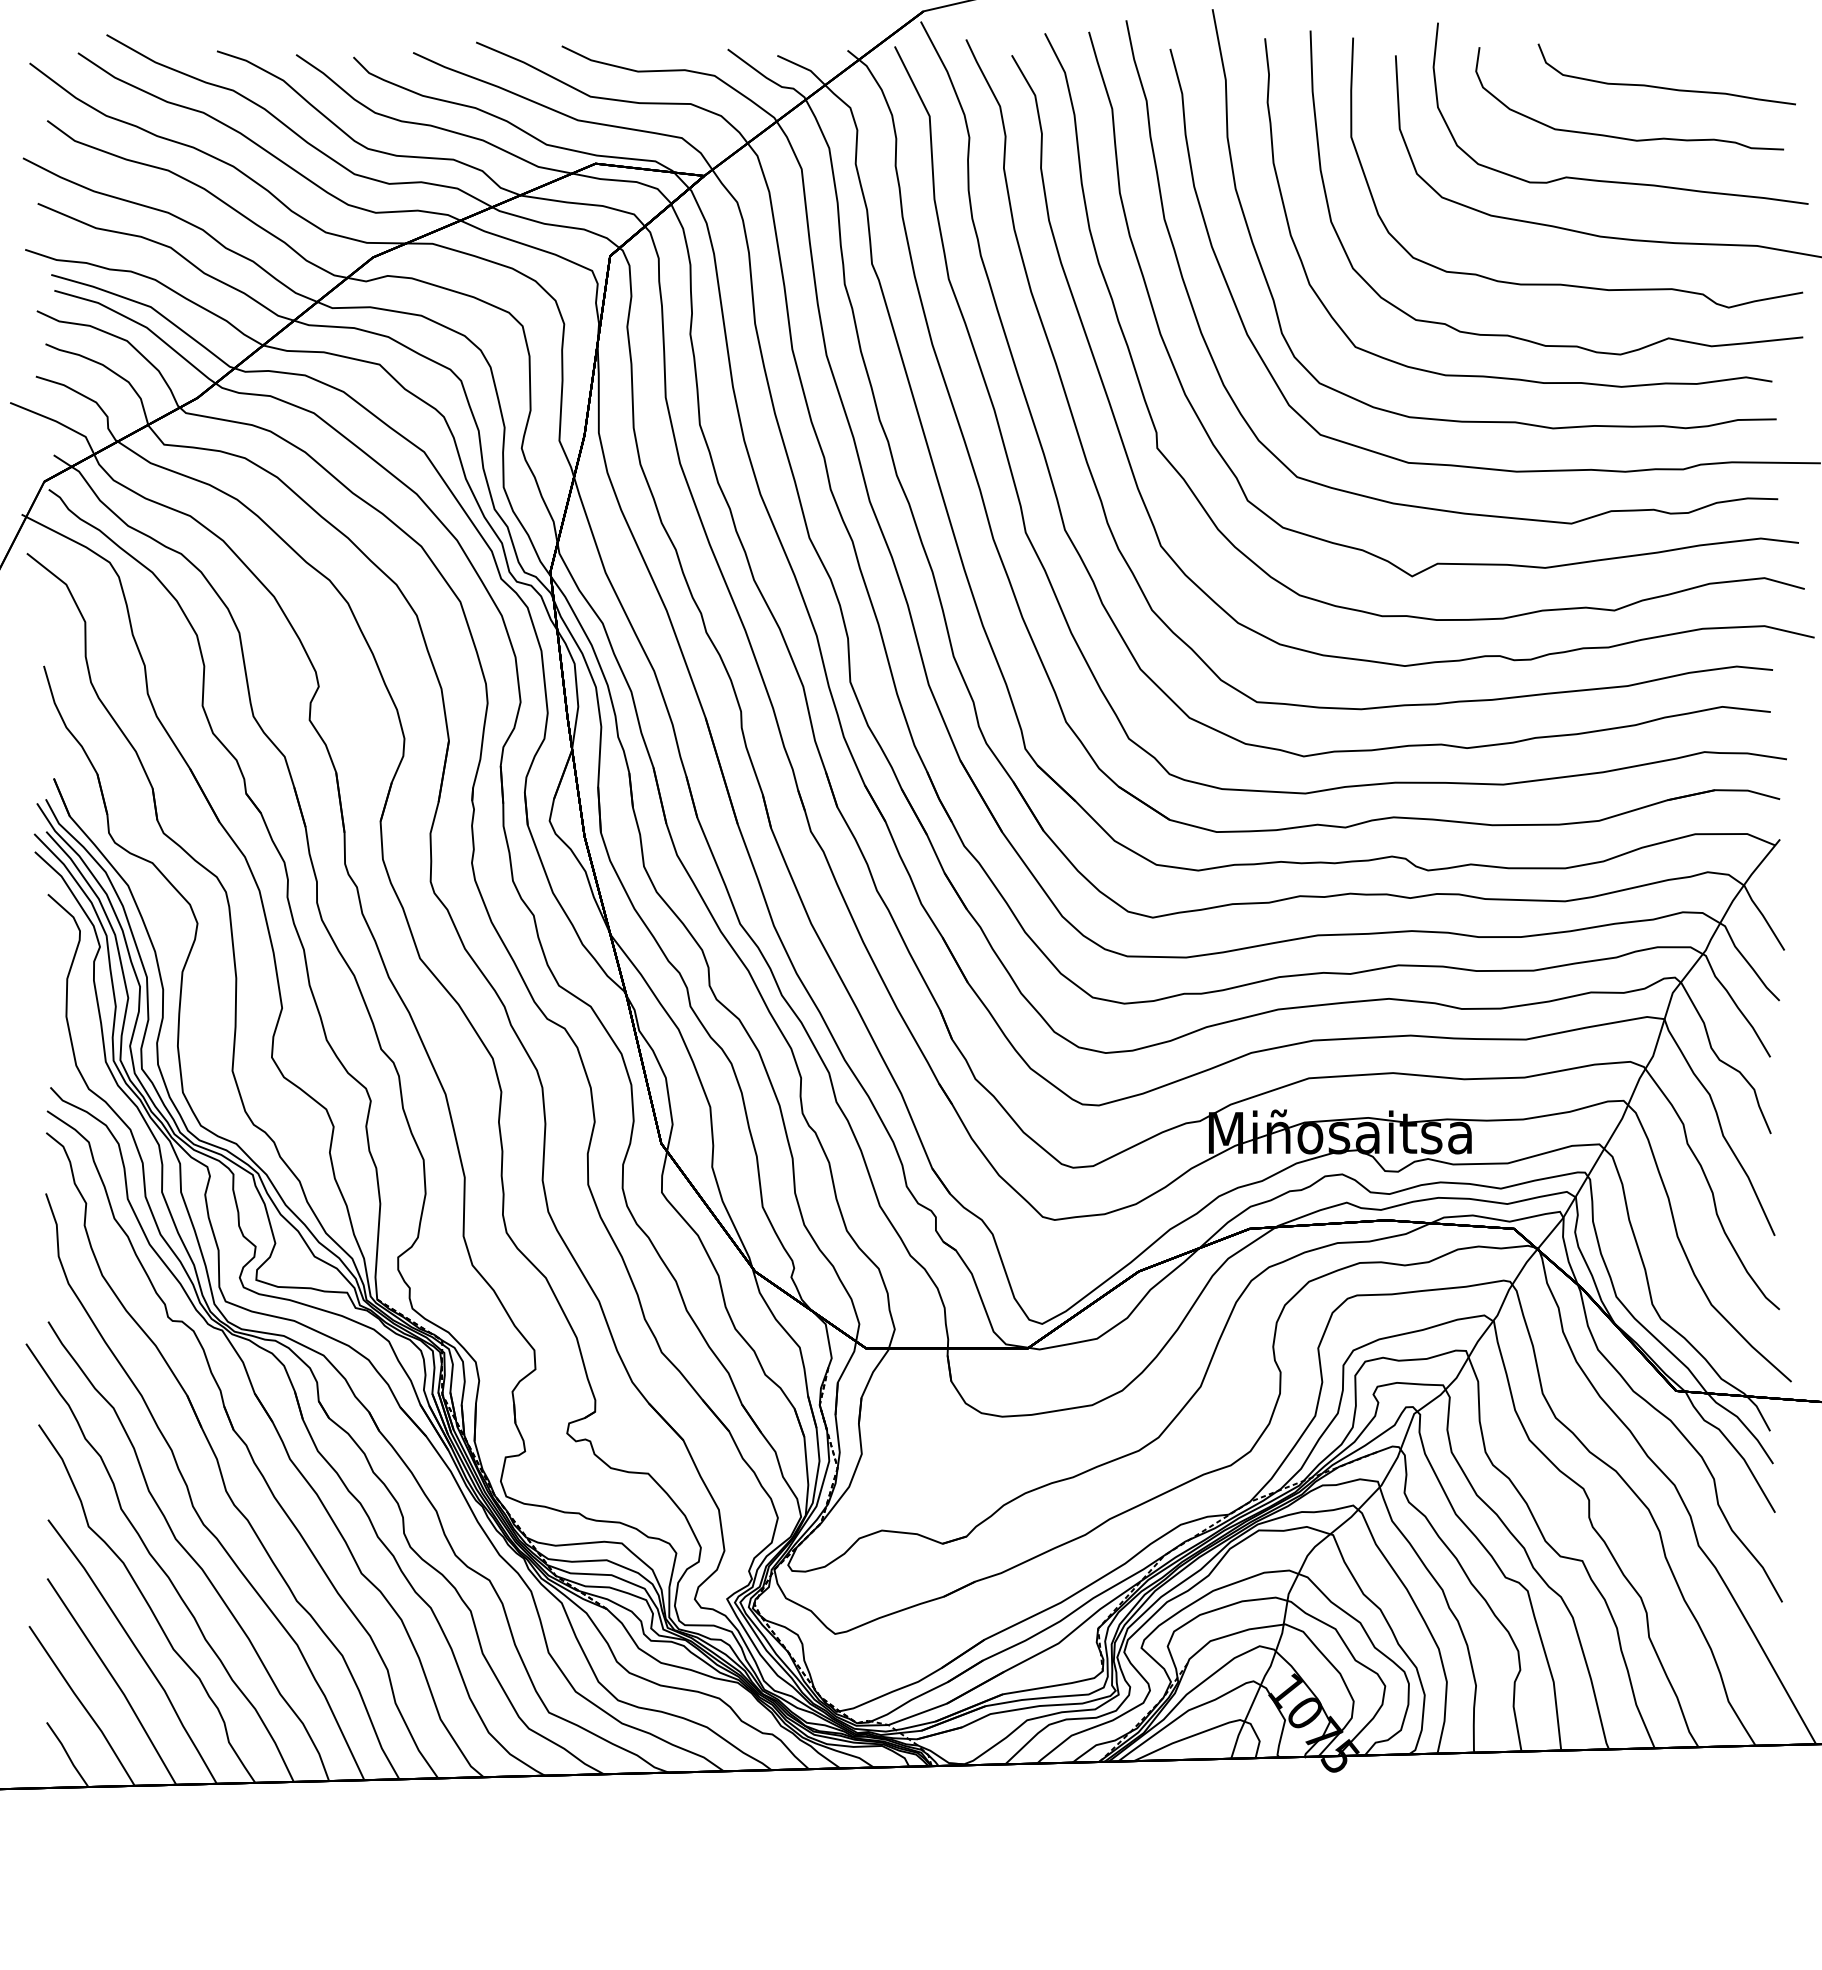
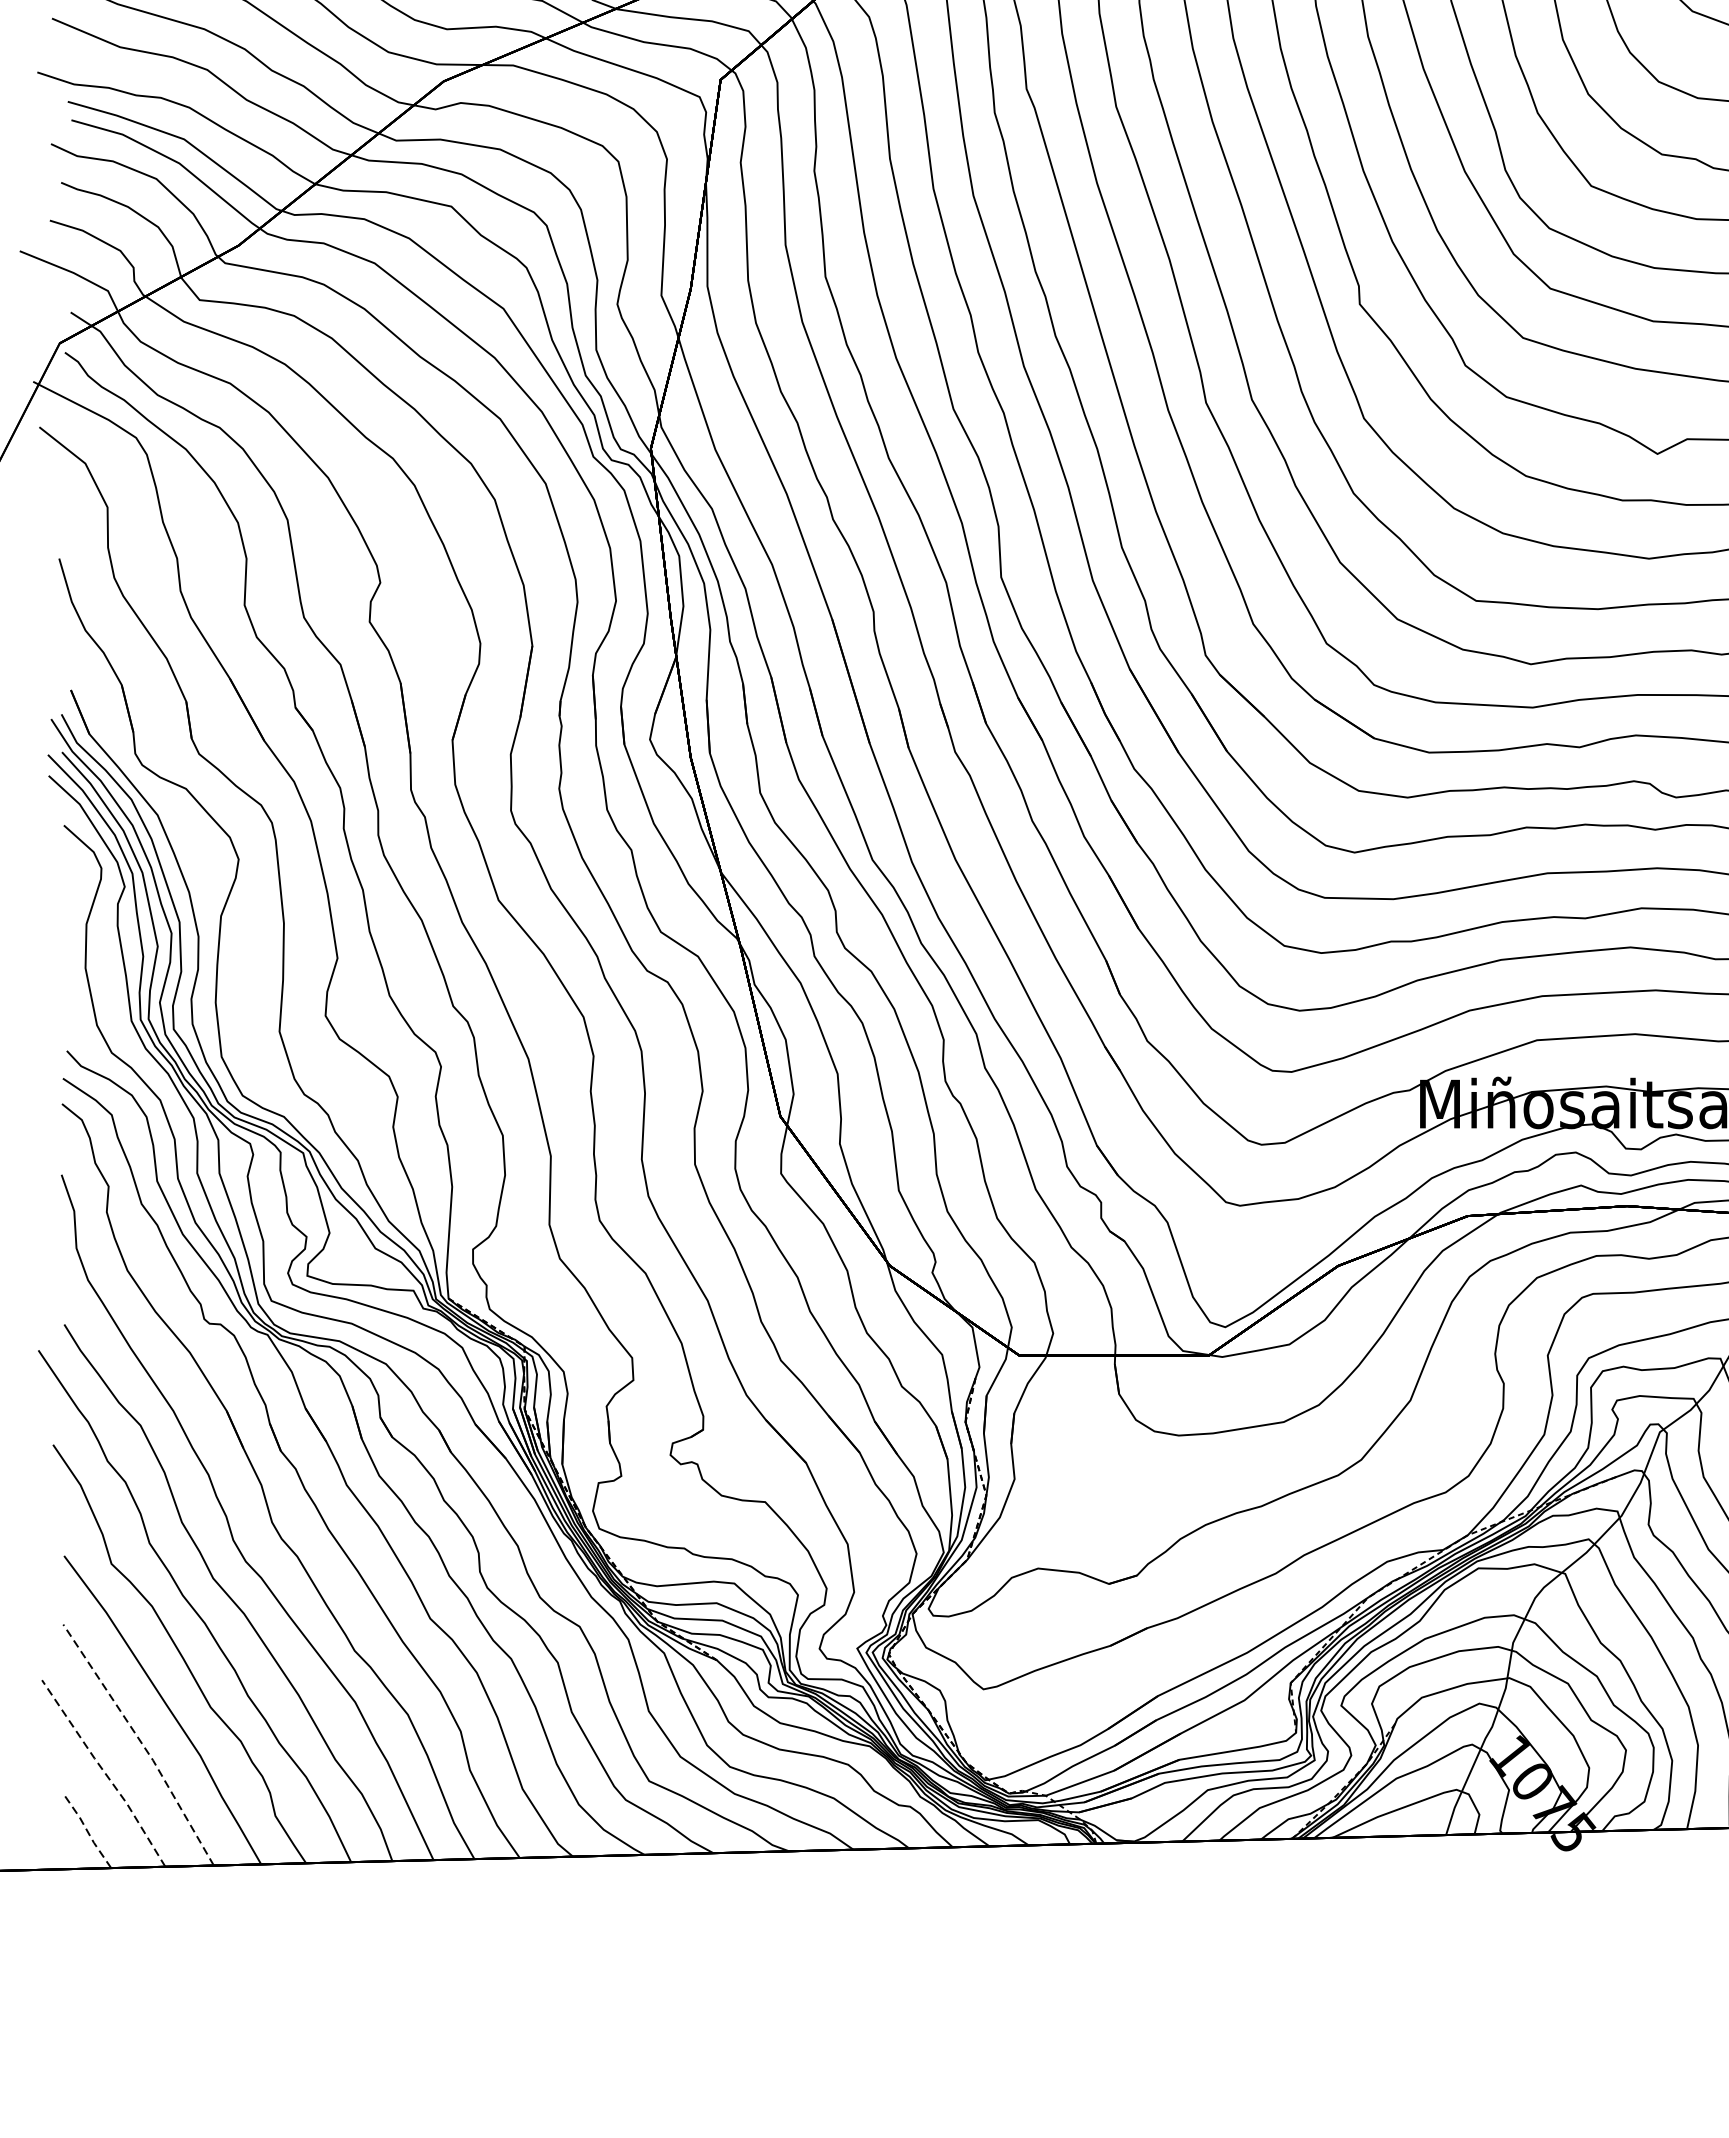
line: (114, 1680) -> (141, 1743), solid -> dashed
line: (82, 1705) -> (104, 1772), solid -> dashed
line: (67, 1755) -> (86, 1831), solid -> dashed

